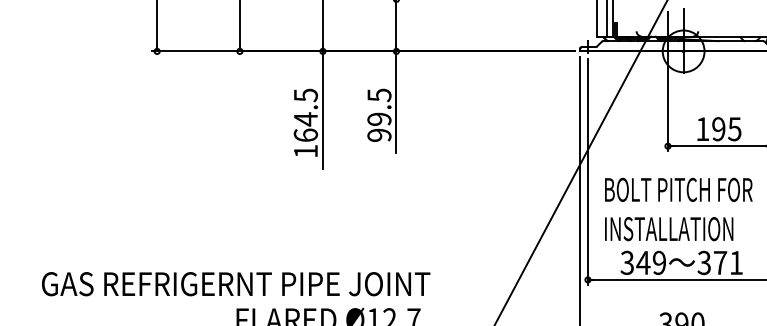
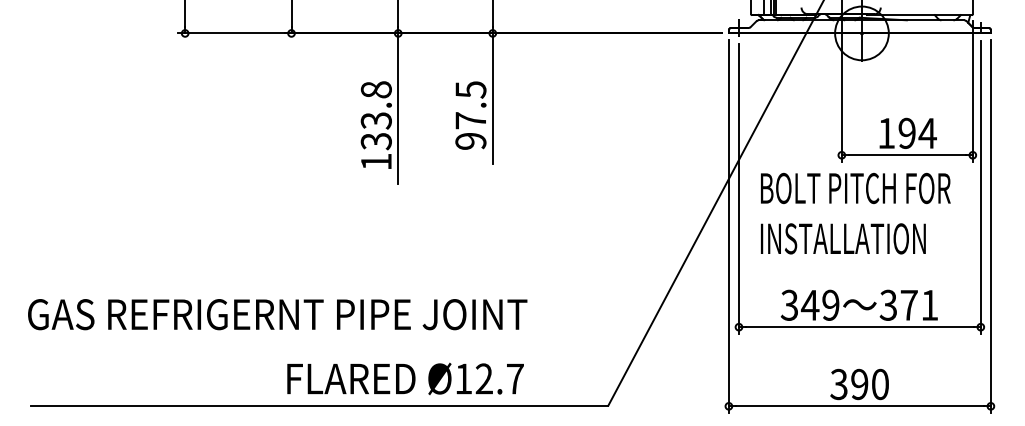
text: (305, 115) -> (375, 115), 164.5 -> 133.8
text: (379, 119) -> (470, 120), 99.5 -> 97.5
text: (734, 129) -> (927, 133), 195 -> 194
text: (678, 209) -> (855, 213), moved
text: (235, 284) -> (277, 314), moved

